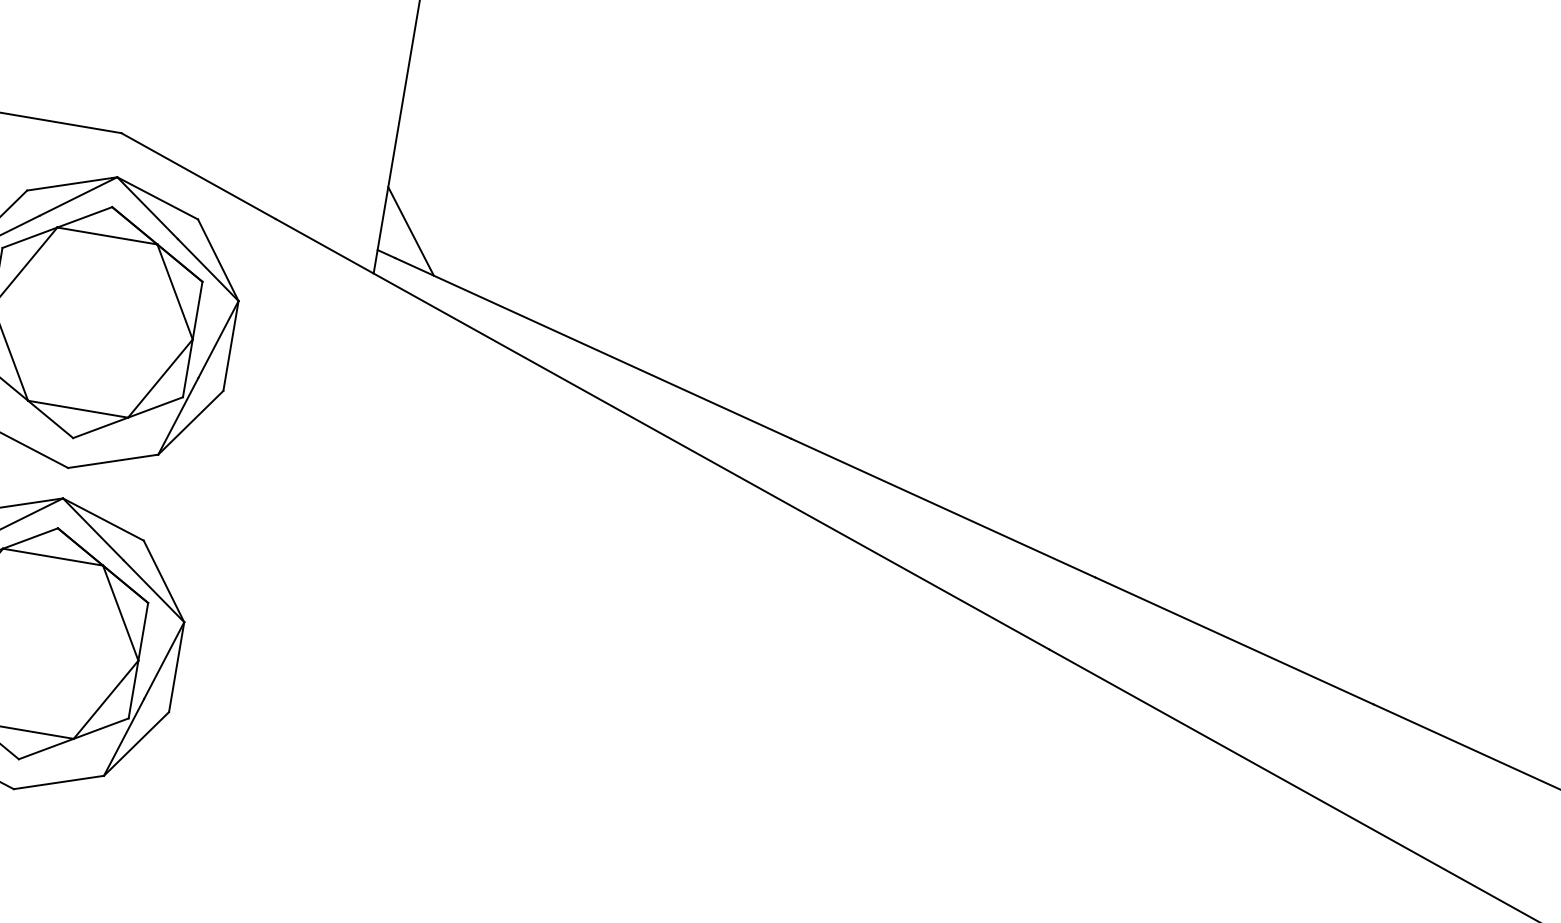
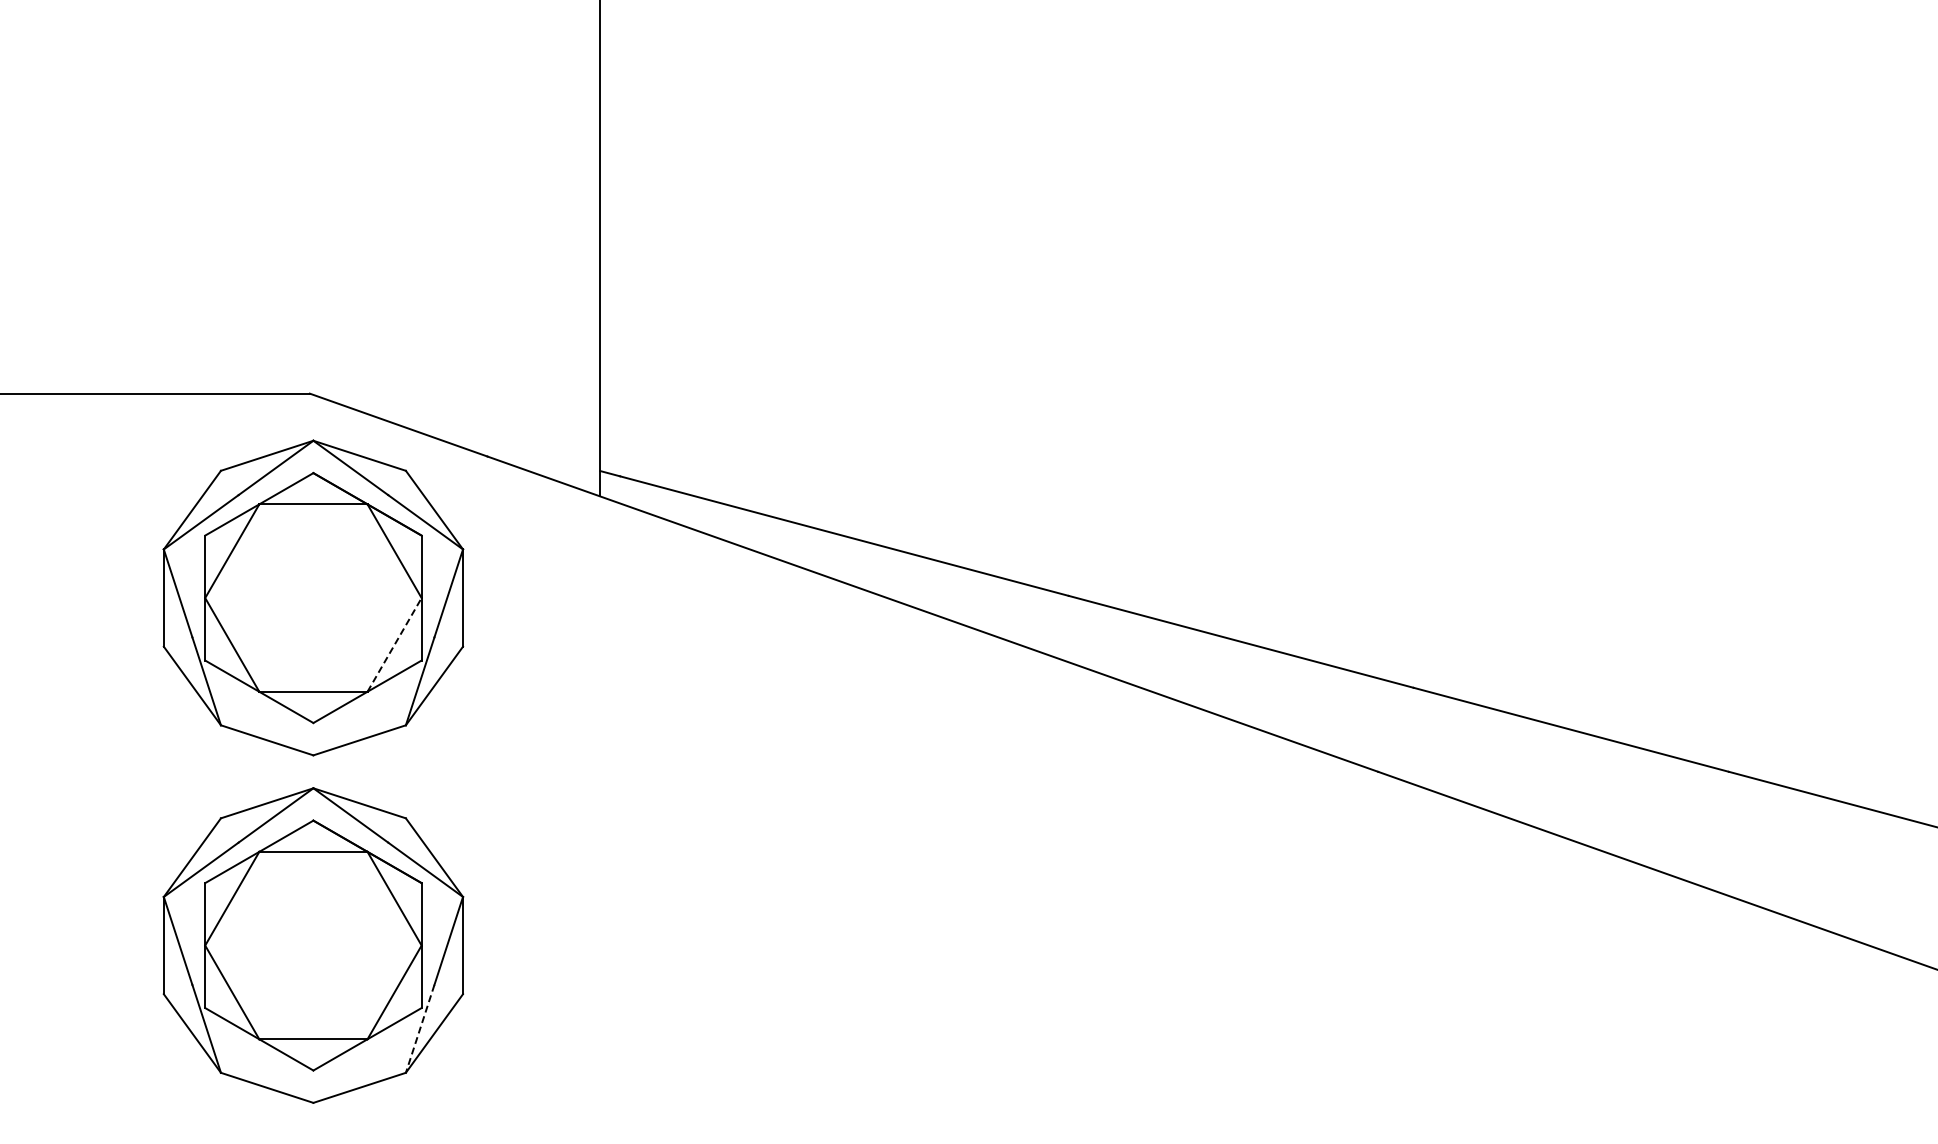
line: (410, 231) -> (631, 445), removed
line: (160, 378) -> (394, 644), solid -> dashed
line: (124, 738) -> (420, 1029), solid -> dashed

